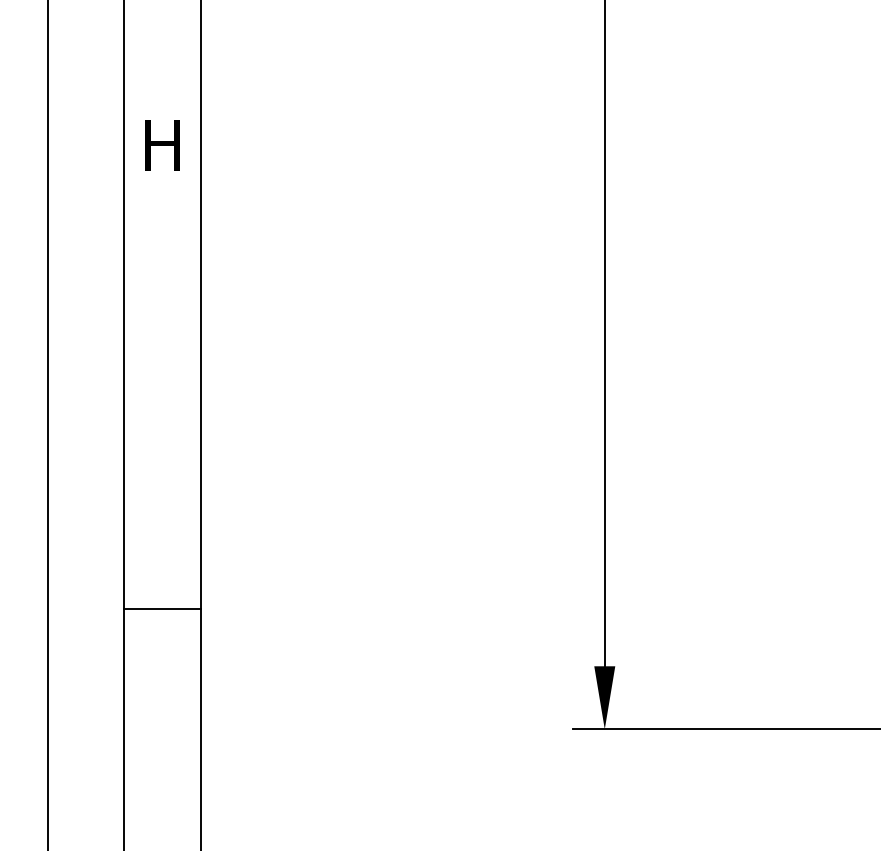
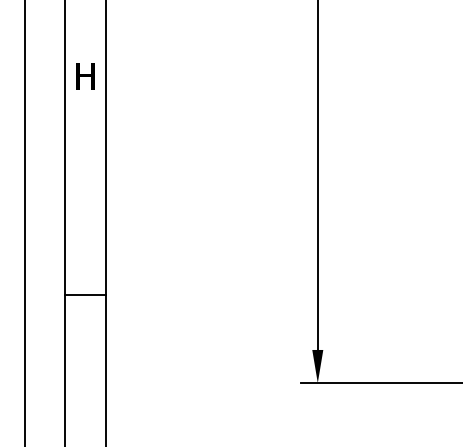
line: (162, 608) -> (85, 294), moved

